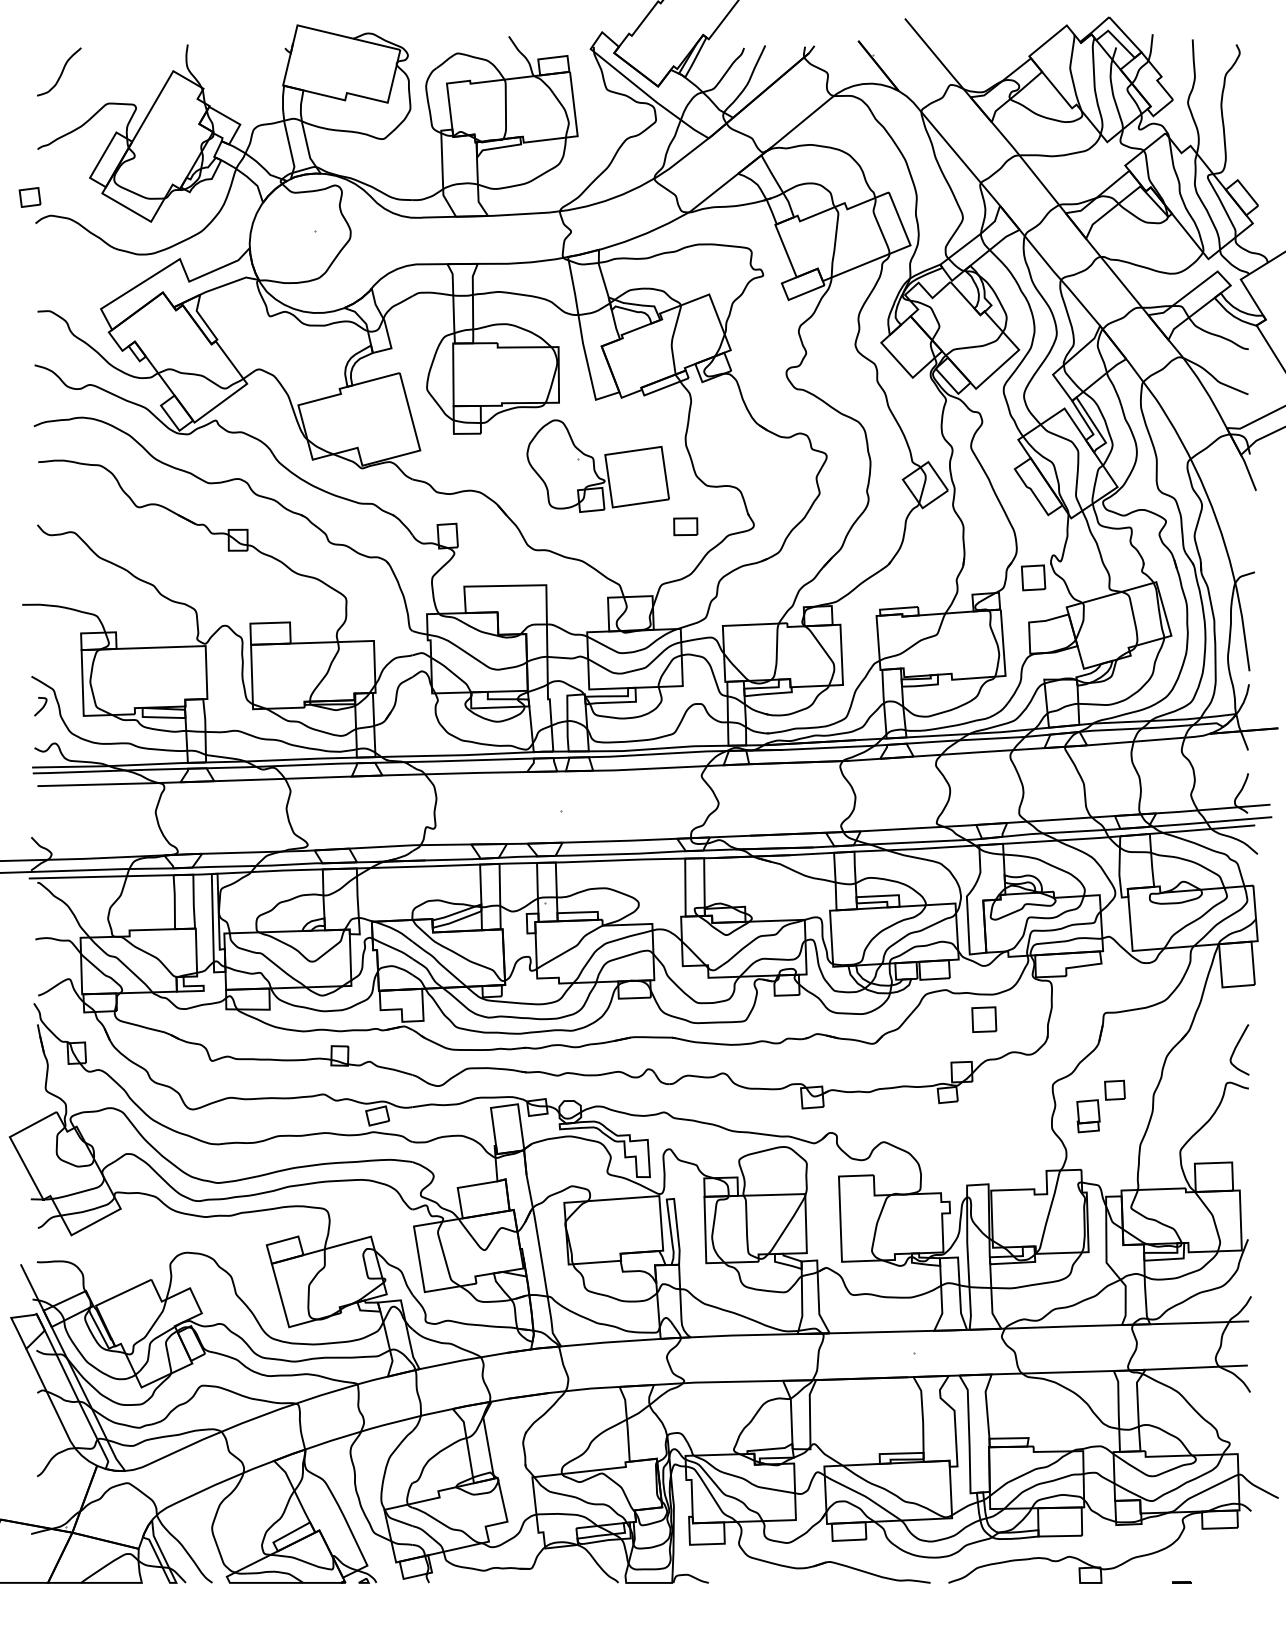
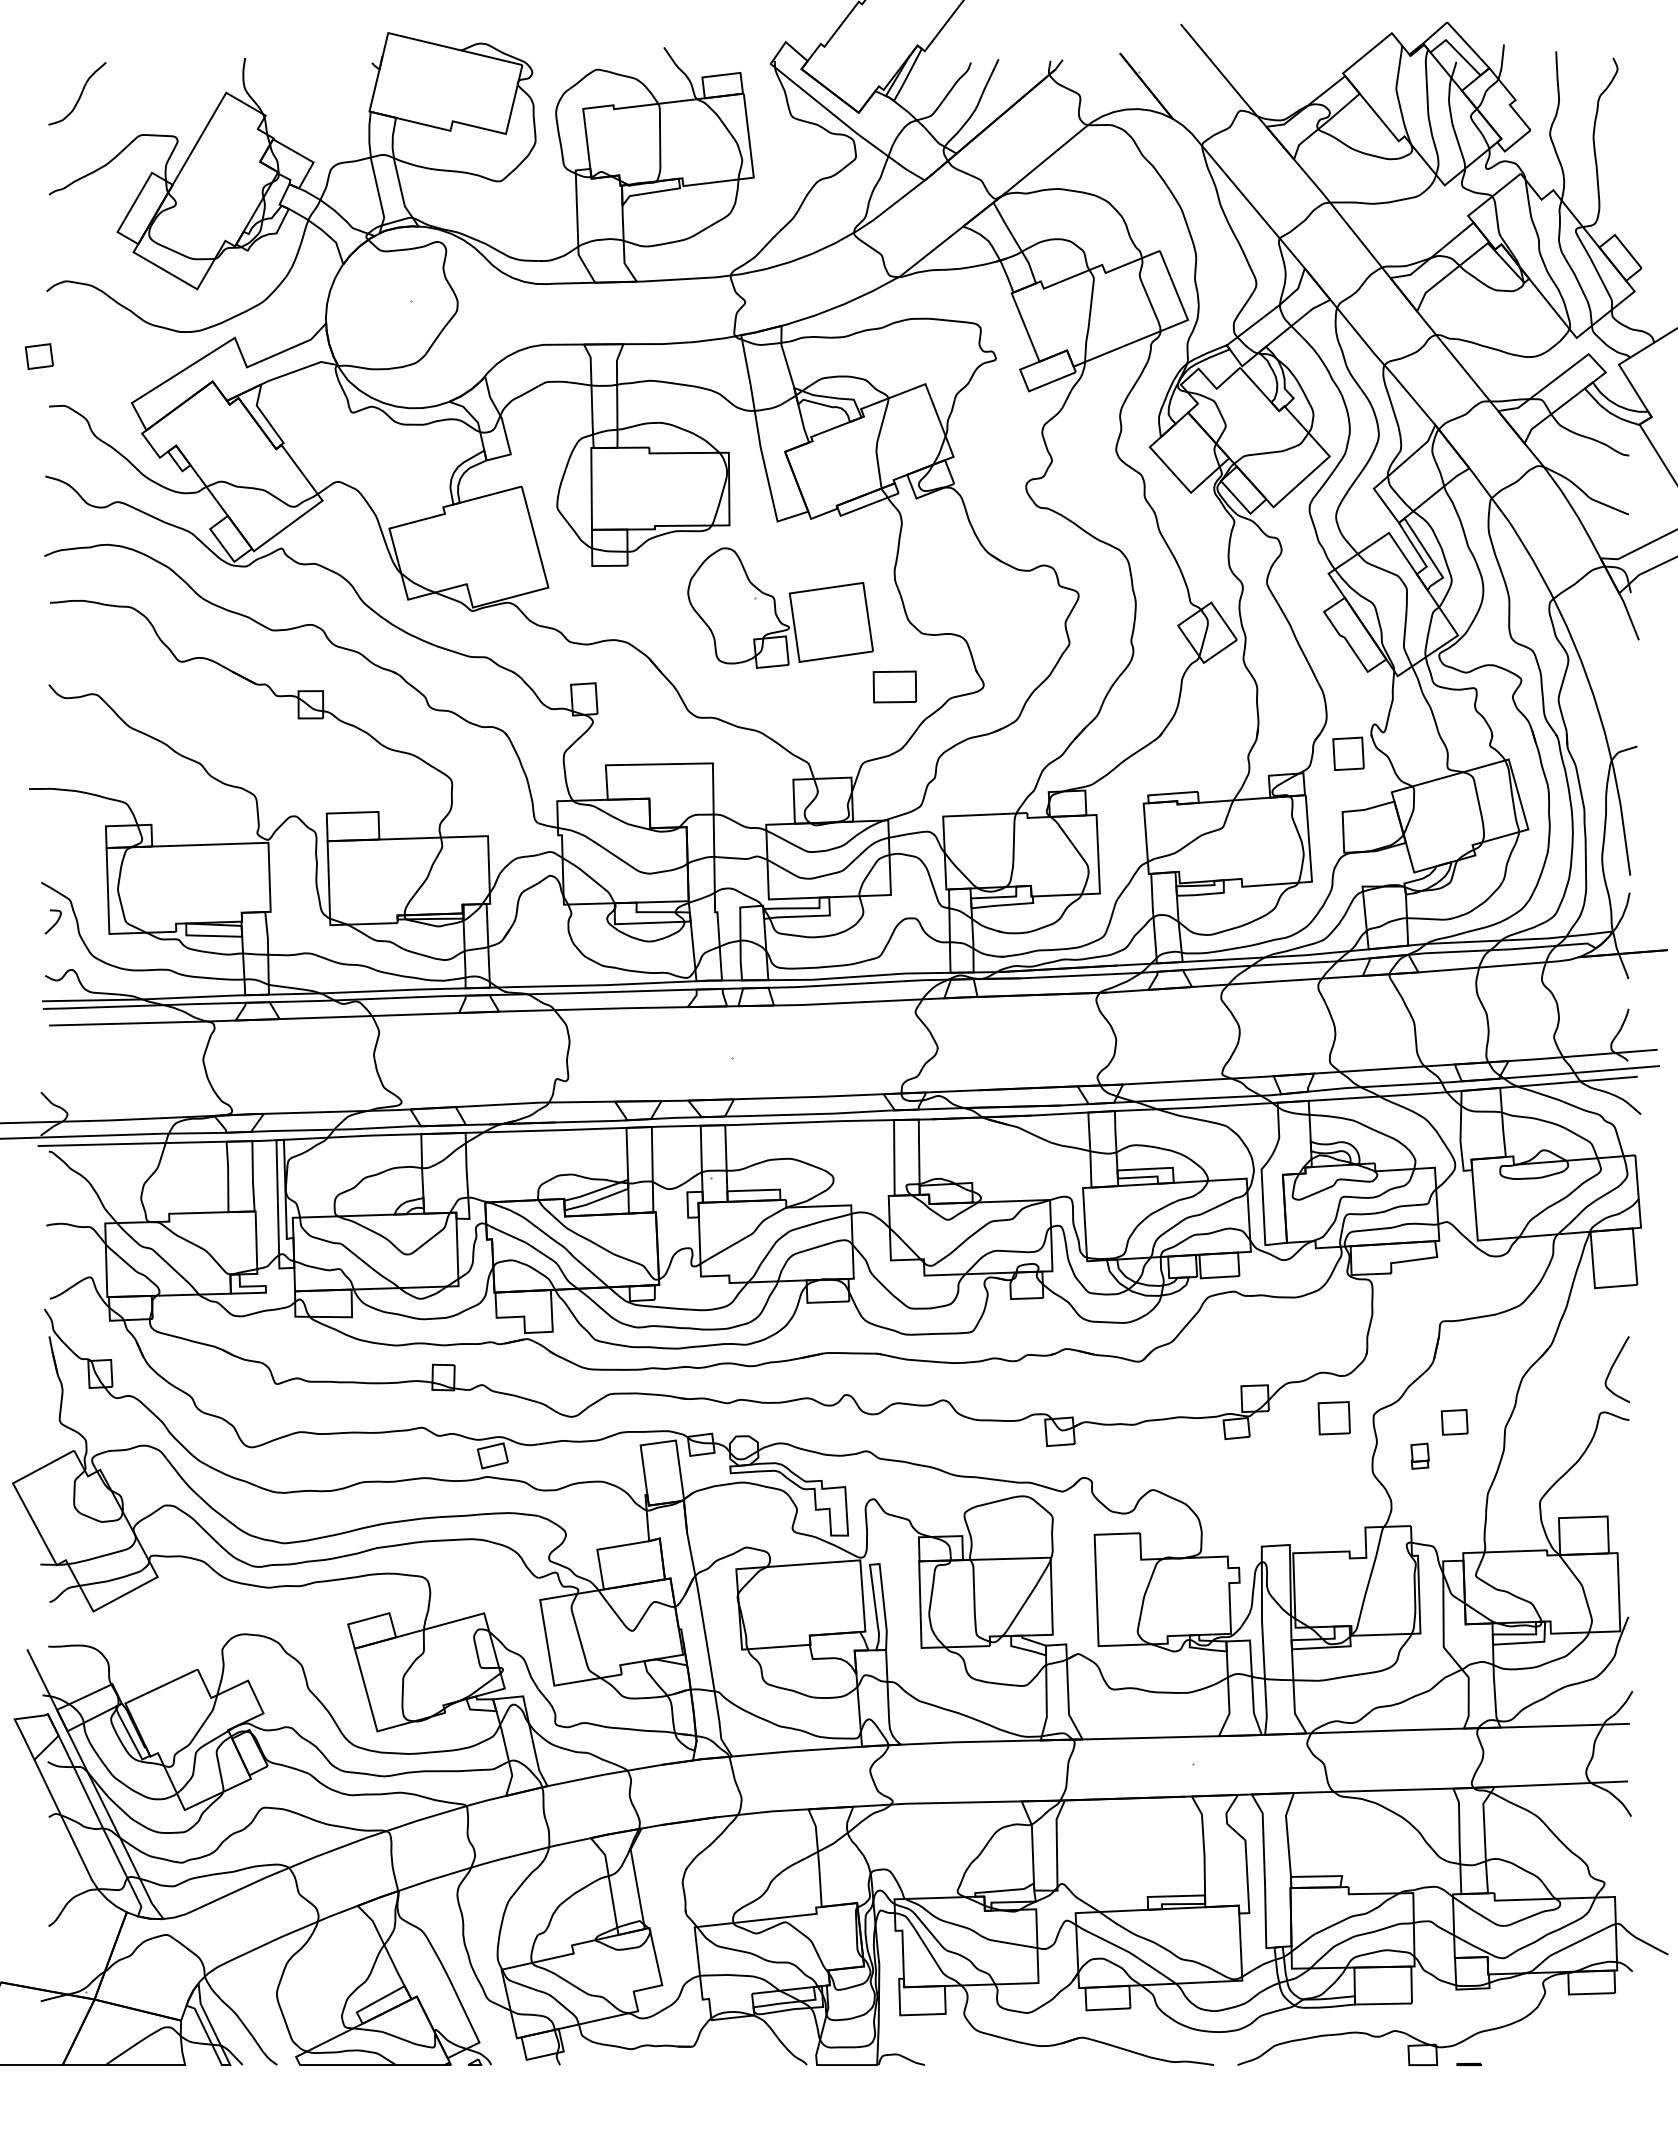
part: (29, 197) -> (38, 356), moved
part: (685, 527) -> (894, 687), size x1.4
part: (983, 1019) -> (1333, 1418), moved
part: (1087, 1116) -> (1419, 1456), size x0.6
line: (1181, 1581) -> (1468, 2063), moved

